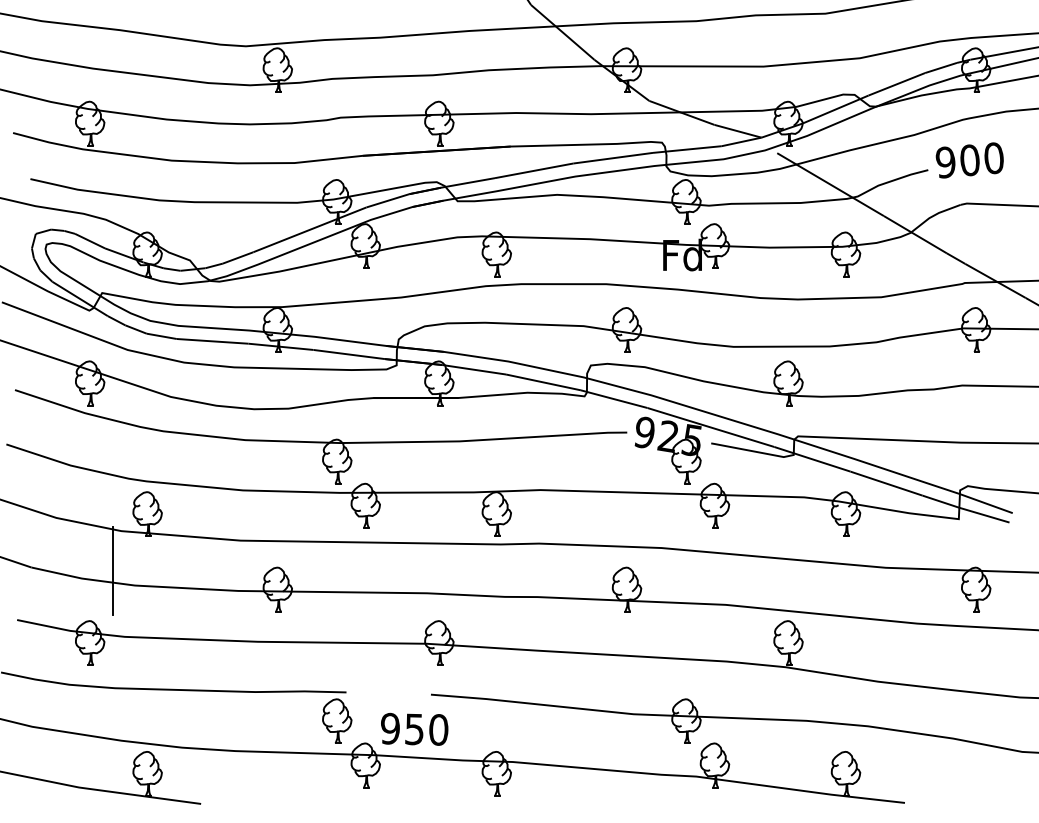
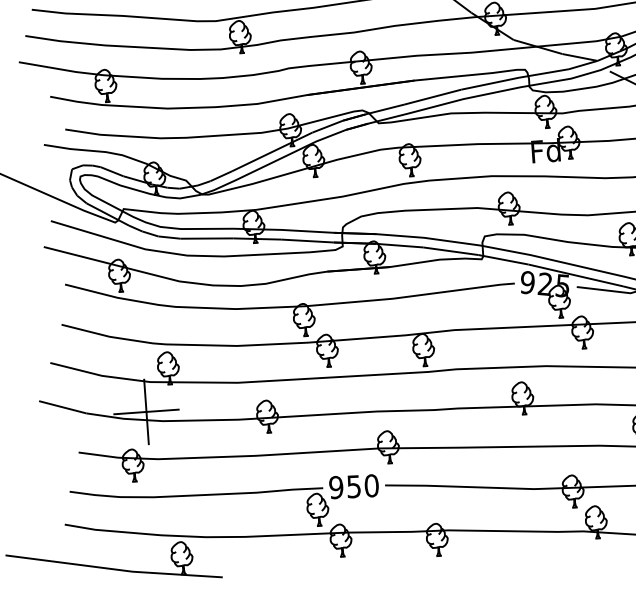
line: (113, 571) -> (146, 412), added
text: (414, 728) -> (353, 486), moved

